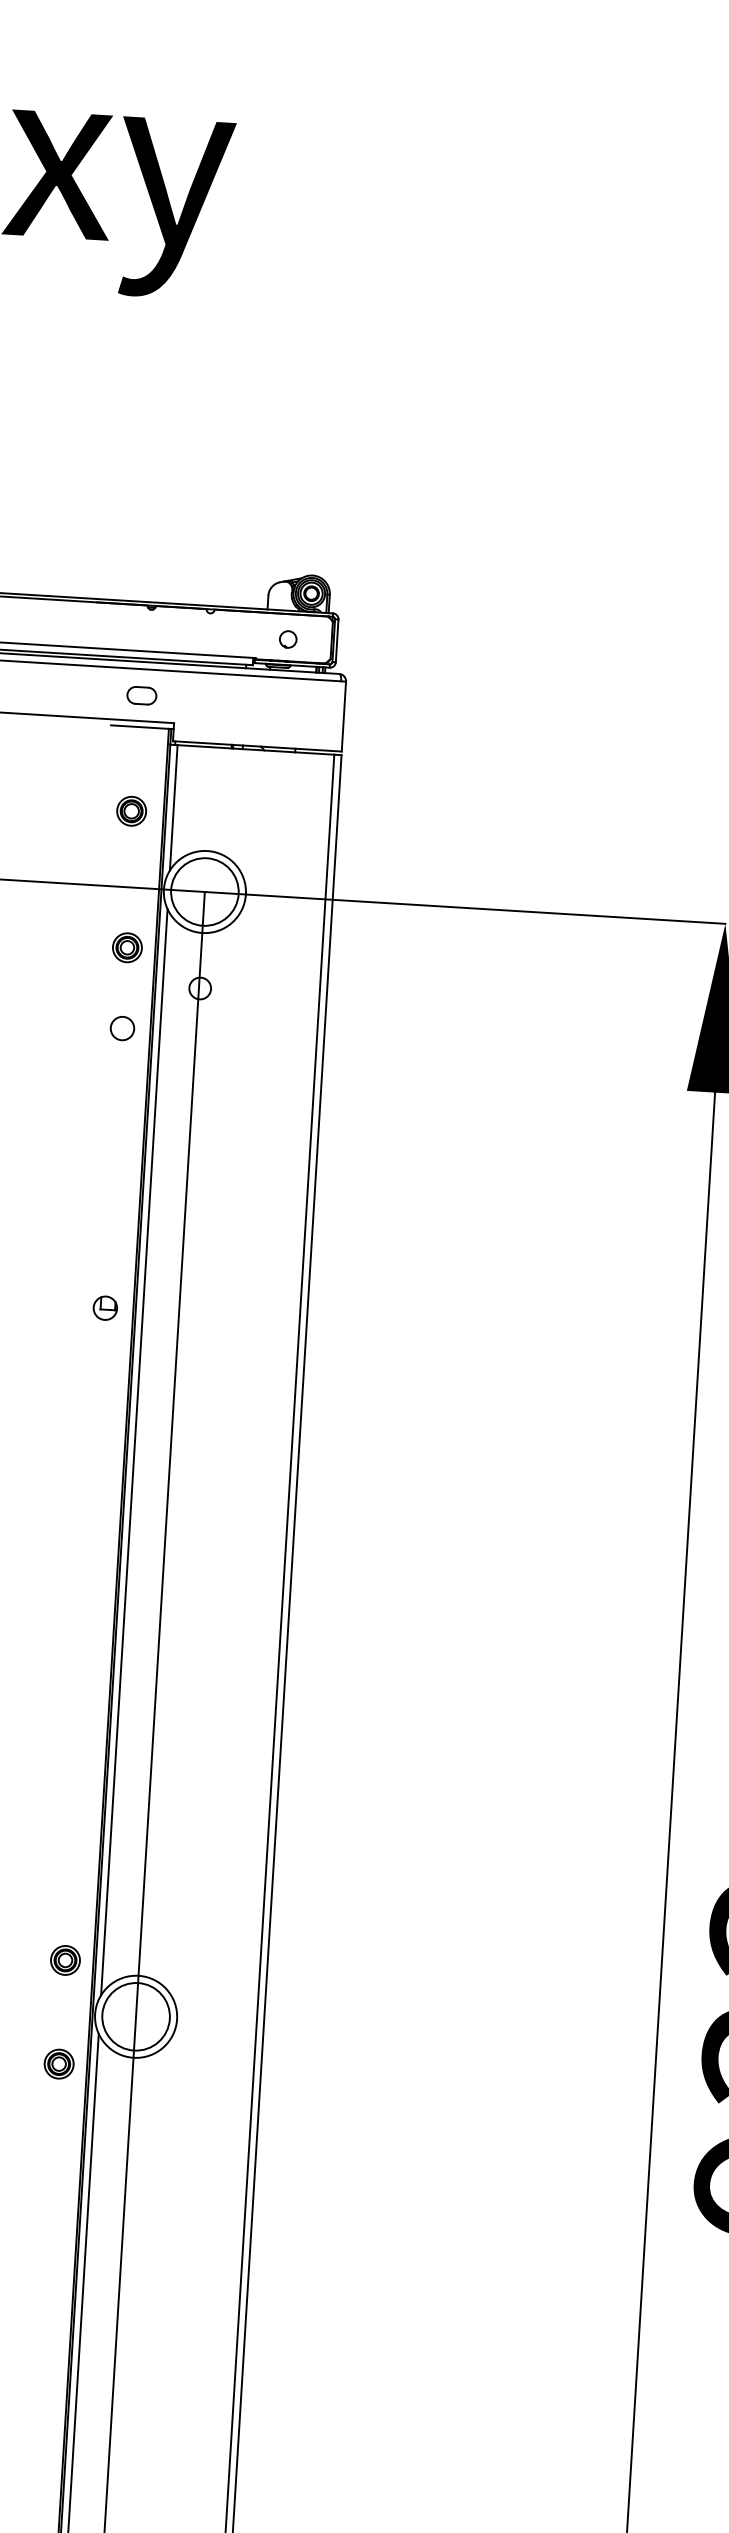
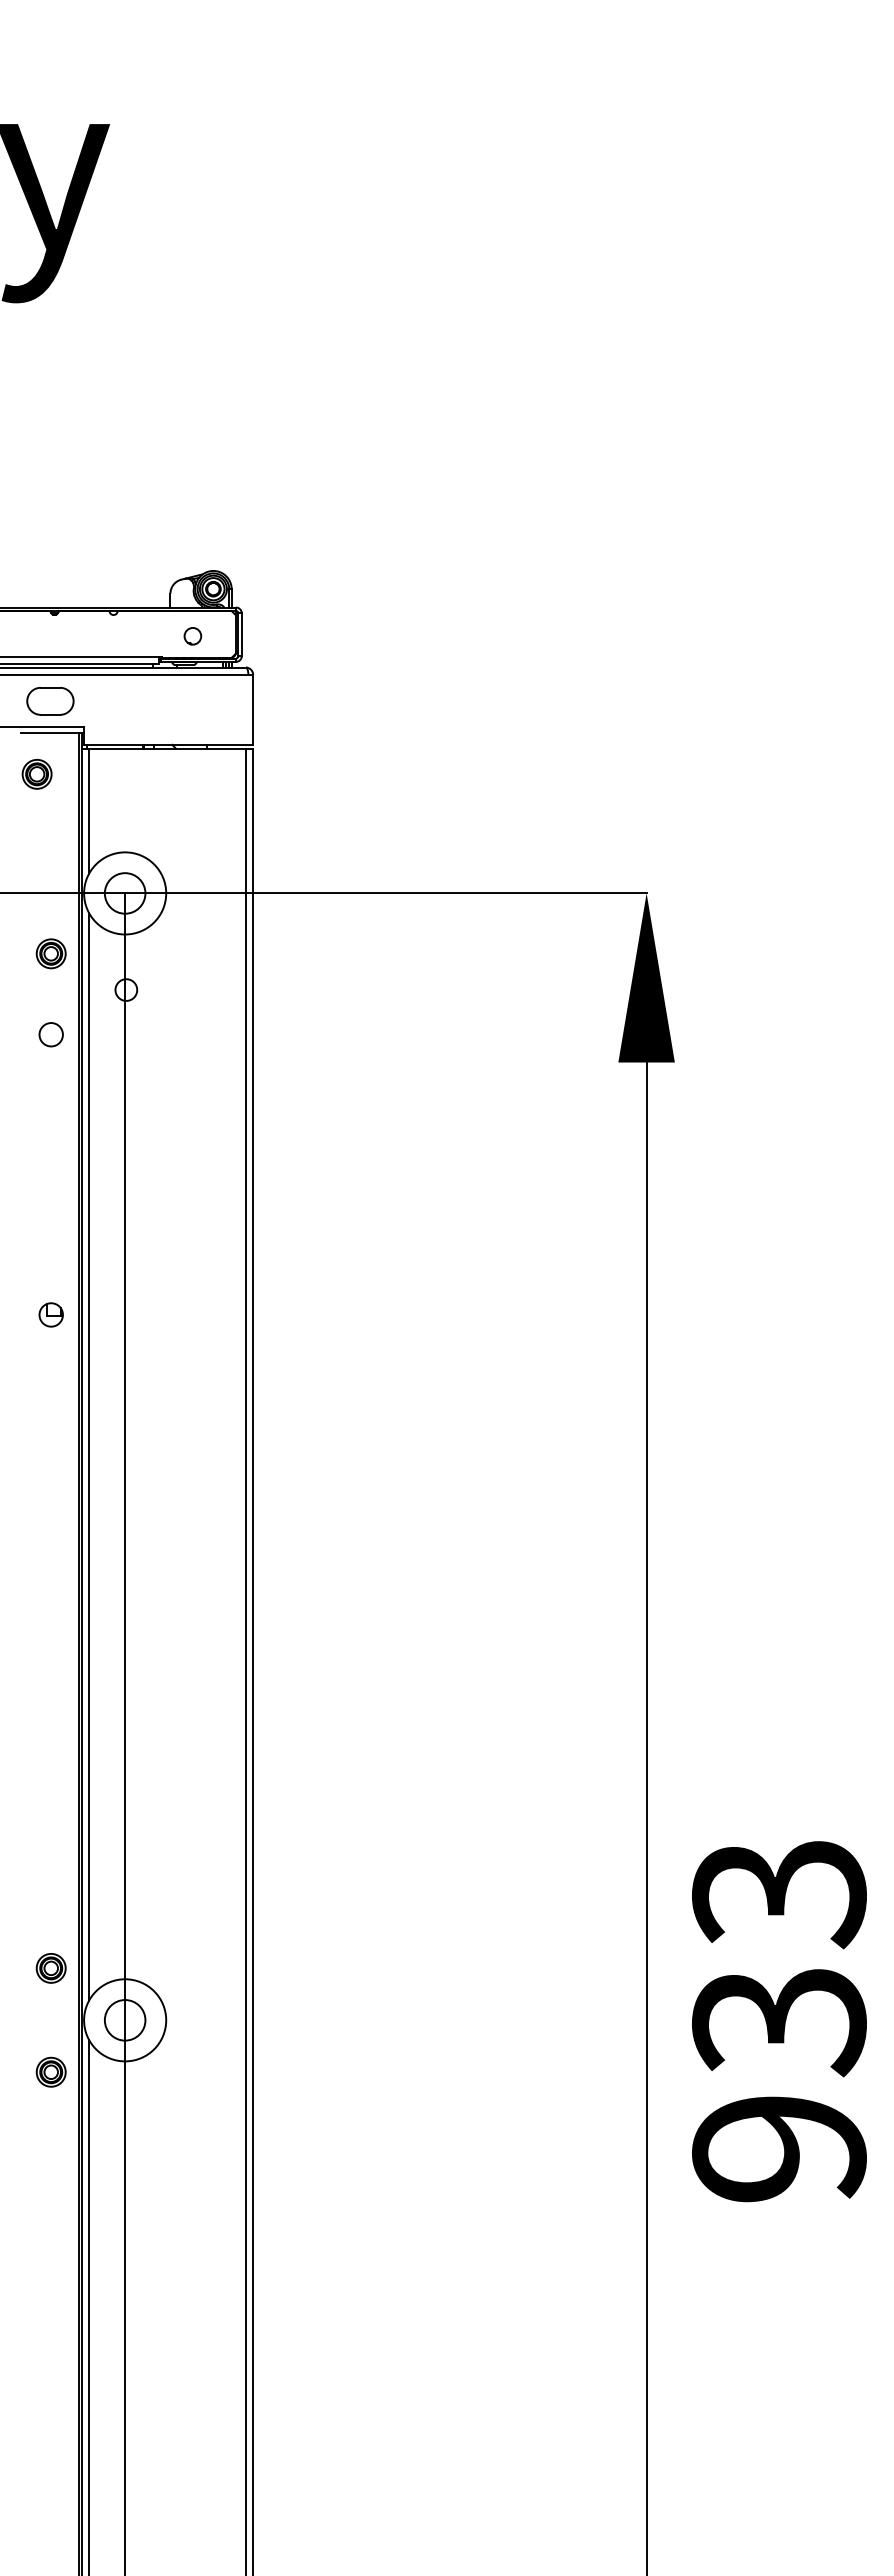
part: (141, 695) -> (49, 701), size x1.6
part: (131, 811) -> (36, 774), moved
circle: (204, 892) -> (124, 893), size x0.6
circle: (135, 2016) -> (124, 2020), size x0.6

